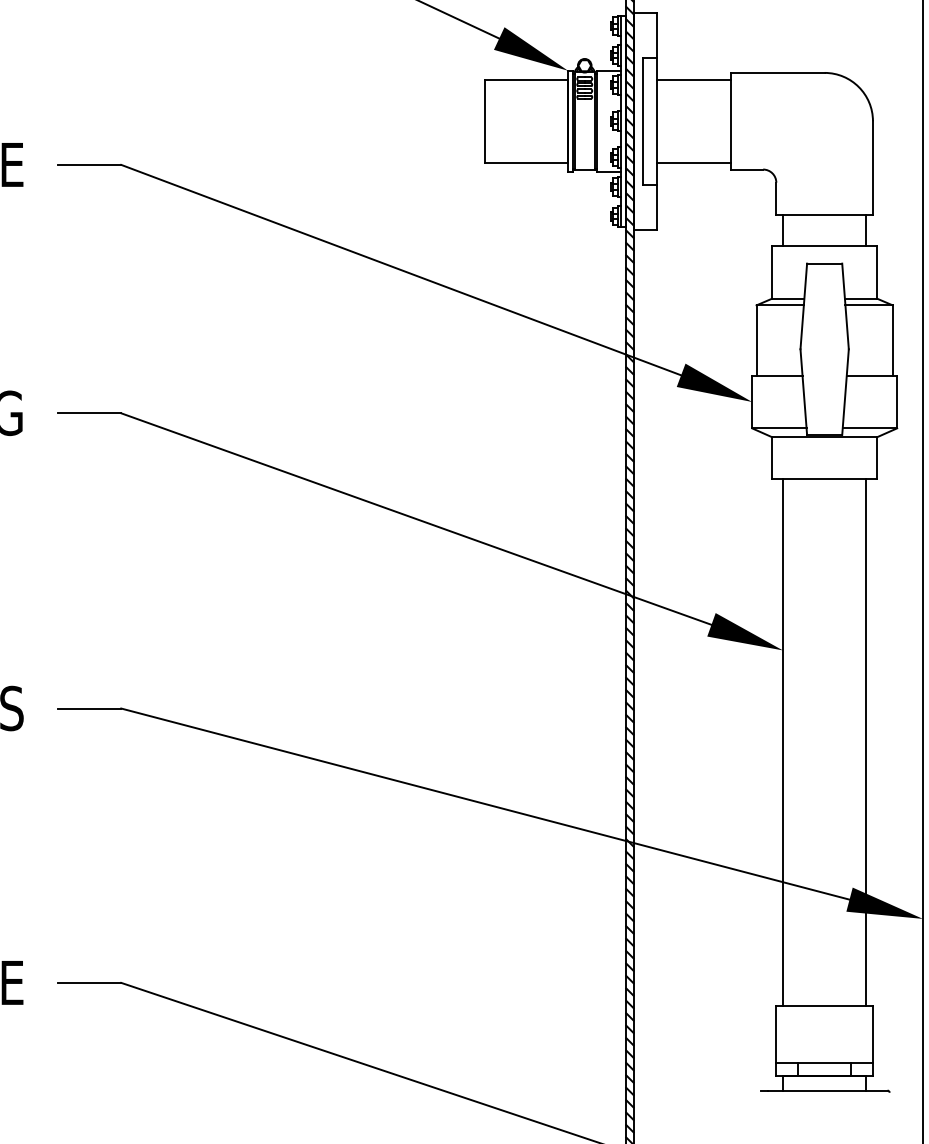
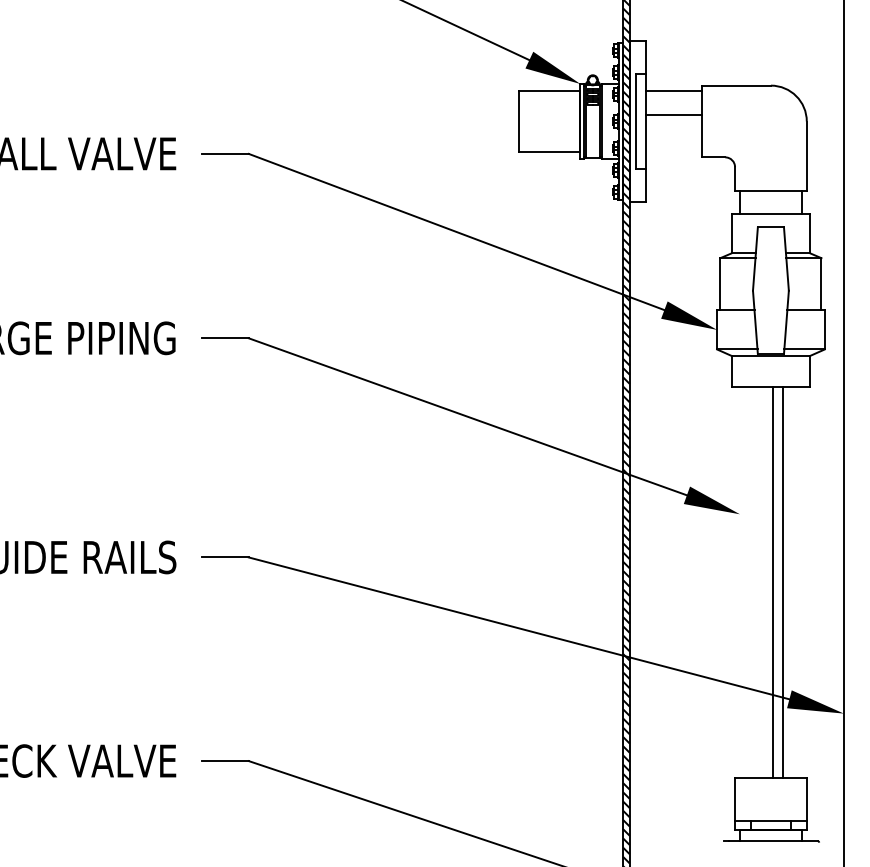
line: (693, 162) -> (673, 115), moved
line: (782, 742) -> (782, 582), moved
line: (865, 742) -> (772, 582), moved

